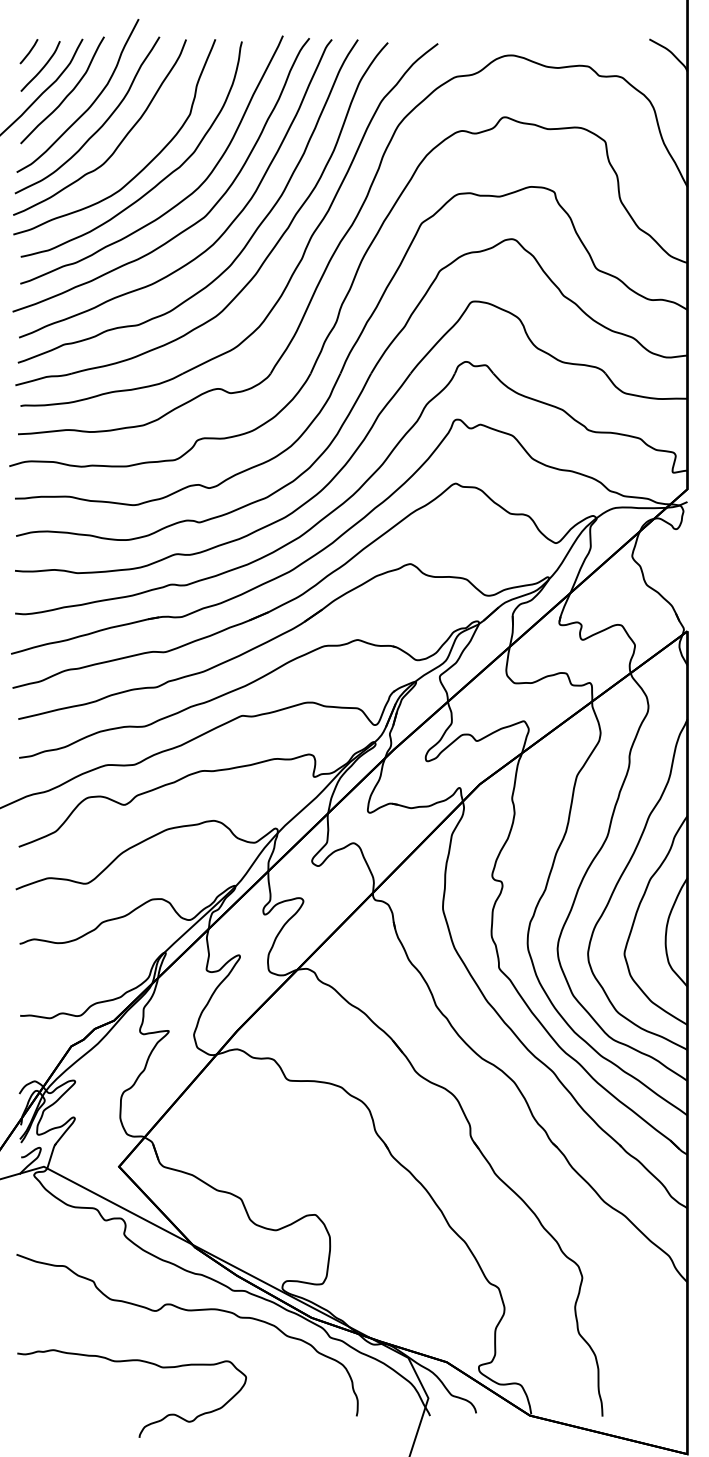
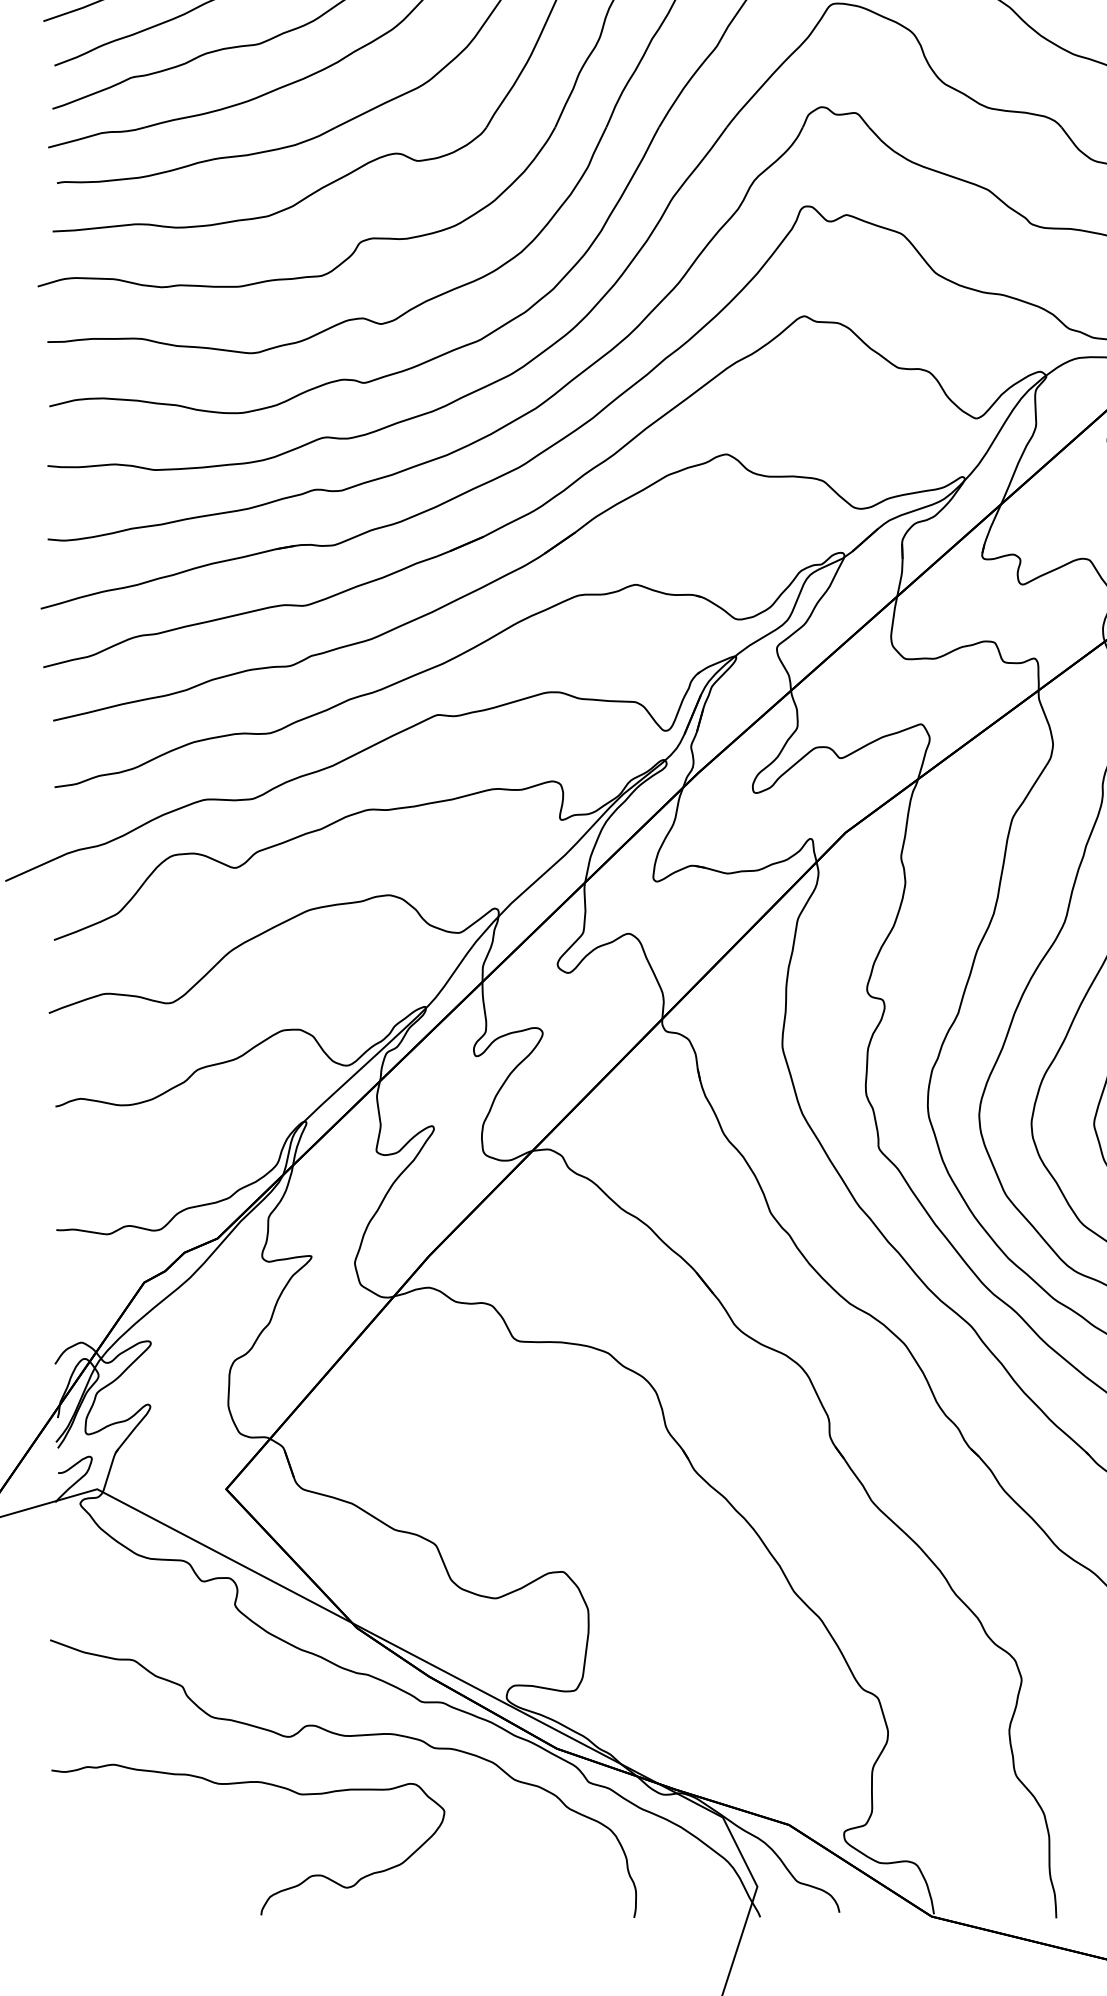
curve: (131, 1361) -> (247, 1784), moved

